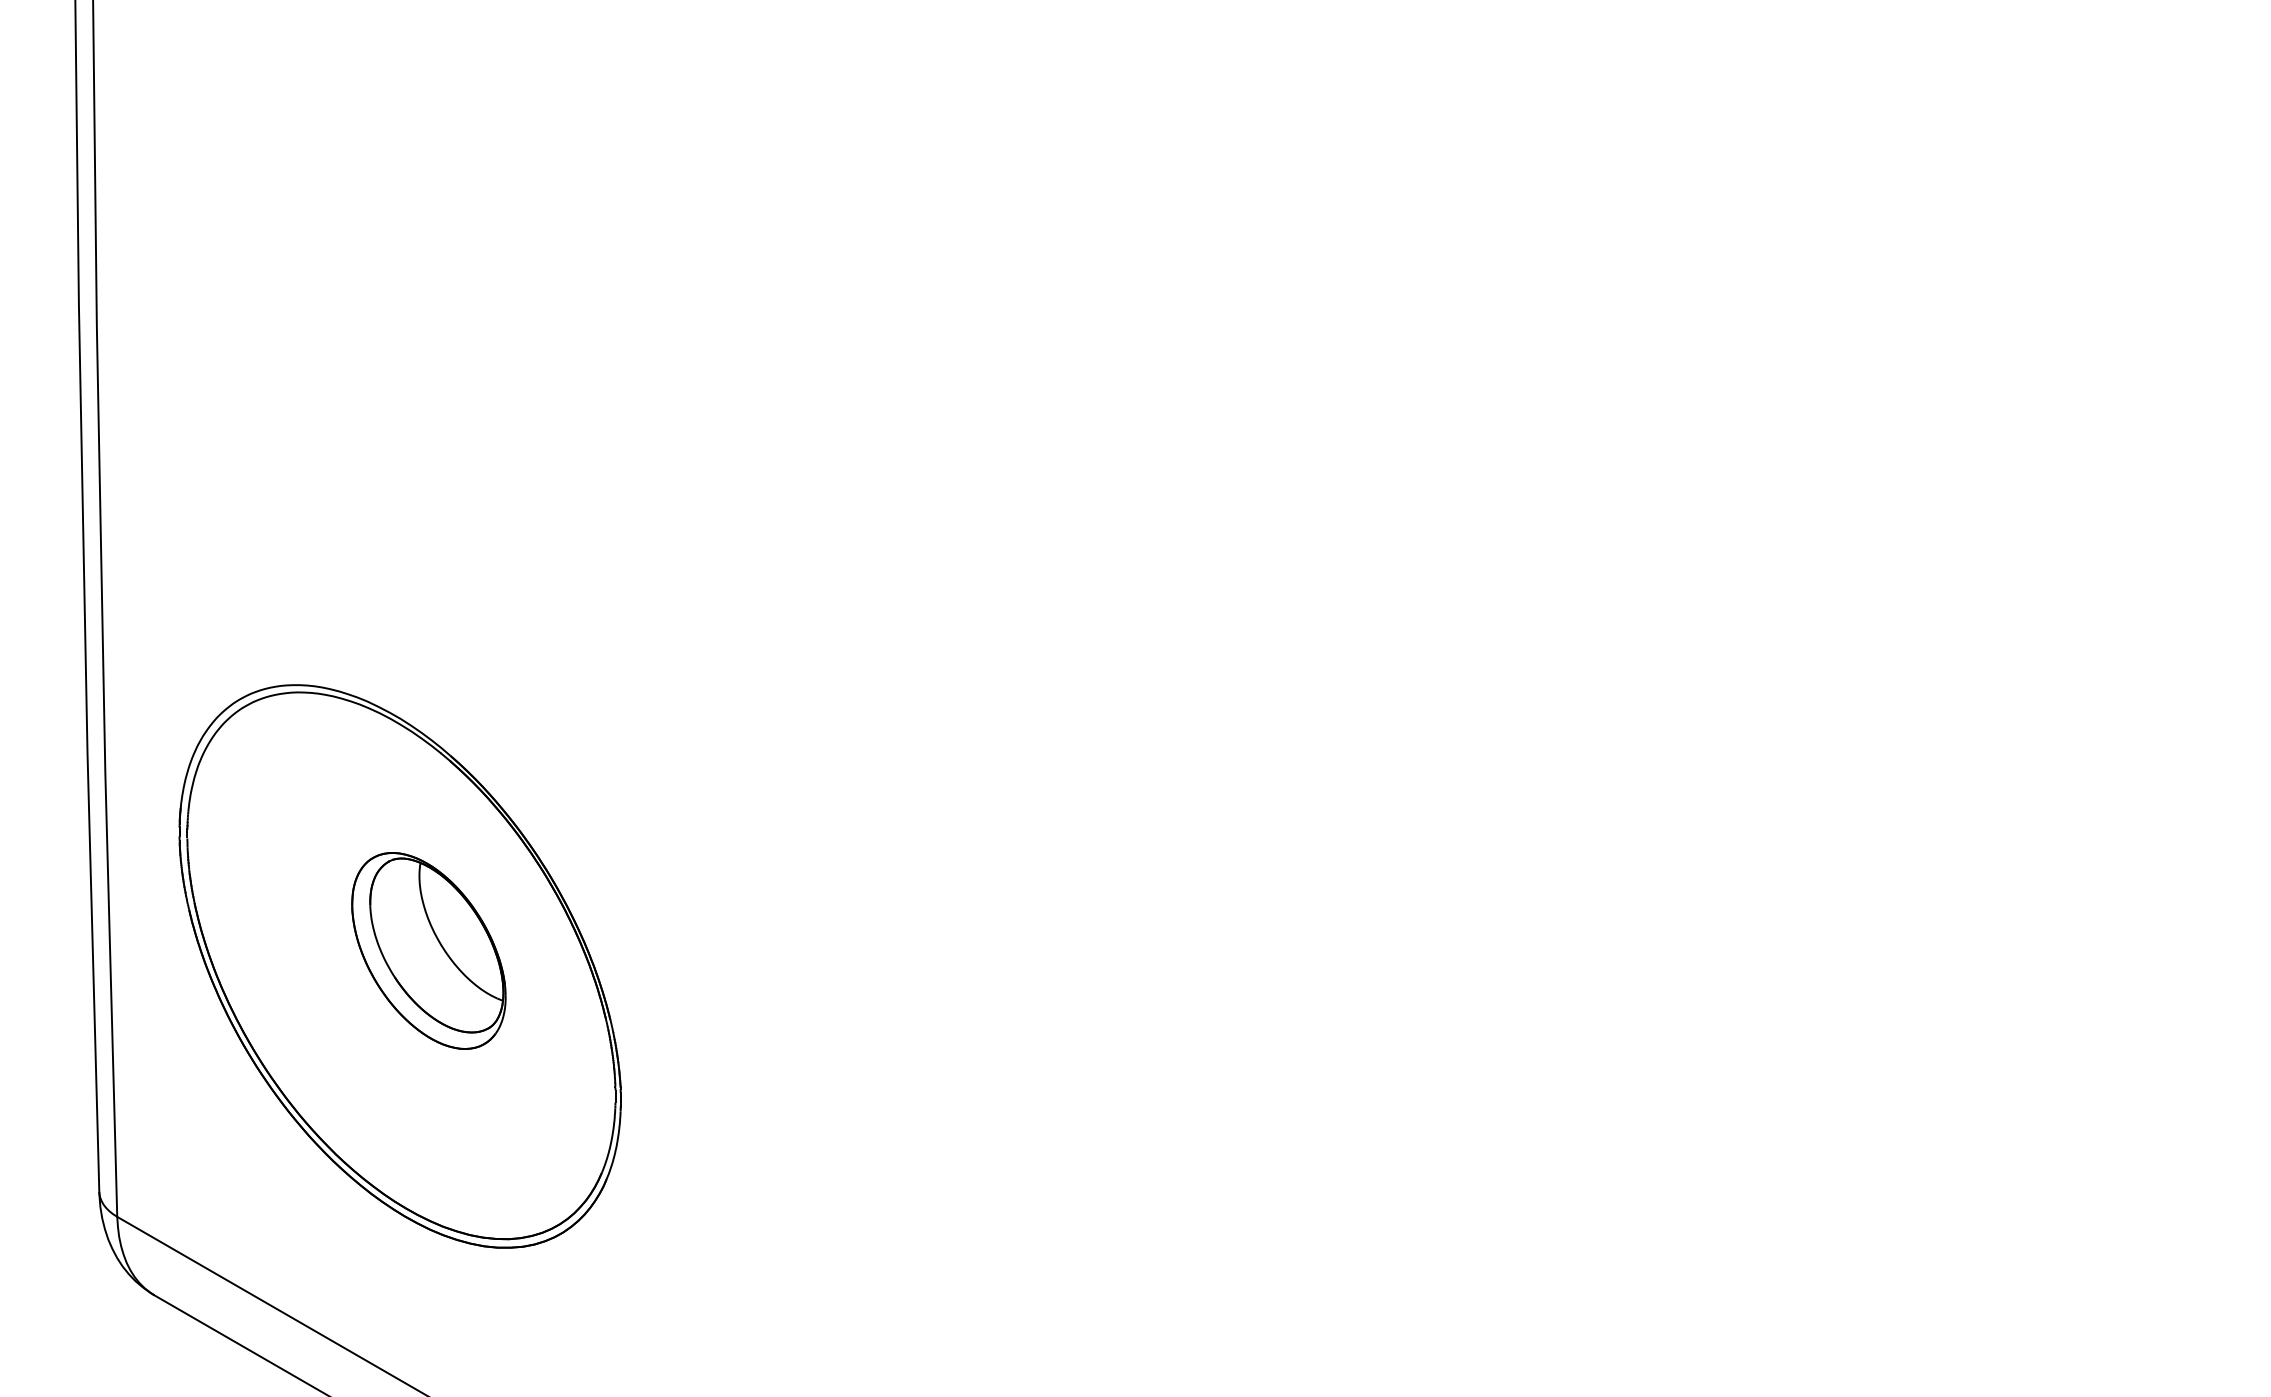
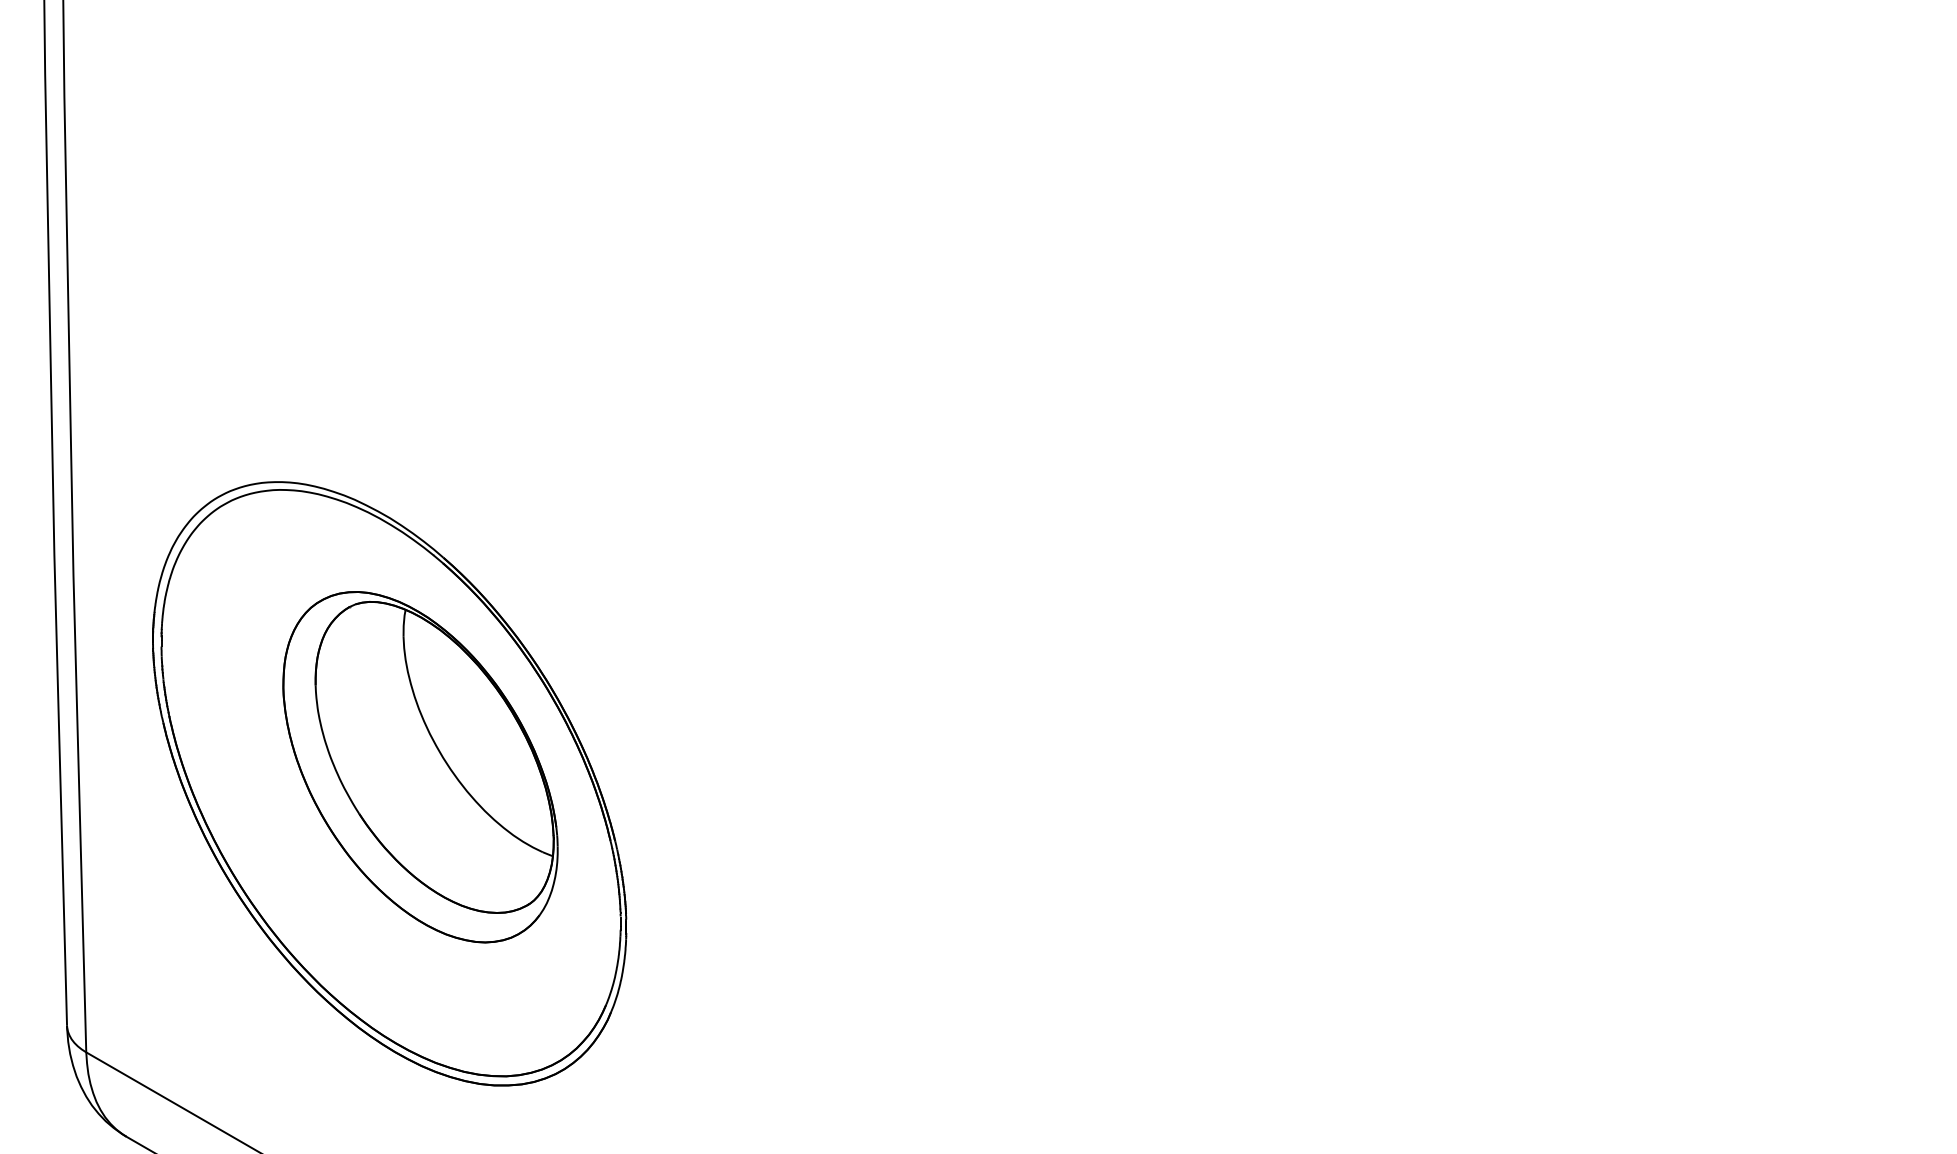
part: (428, 950) -> (420, 766), size x1.67

